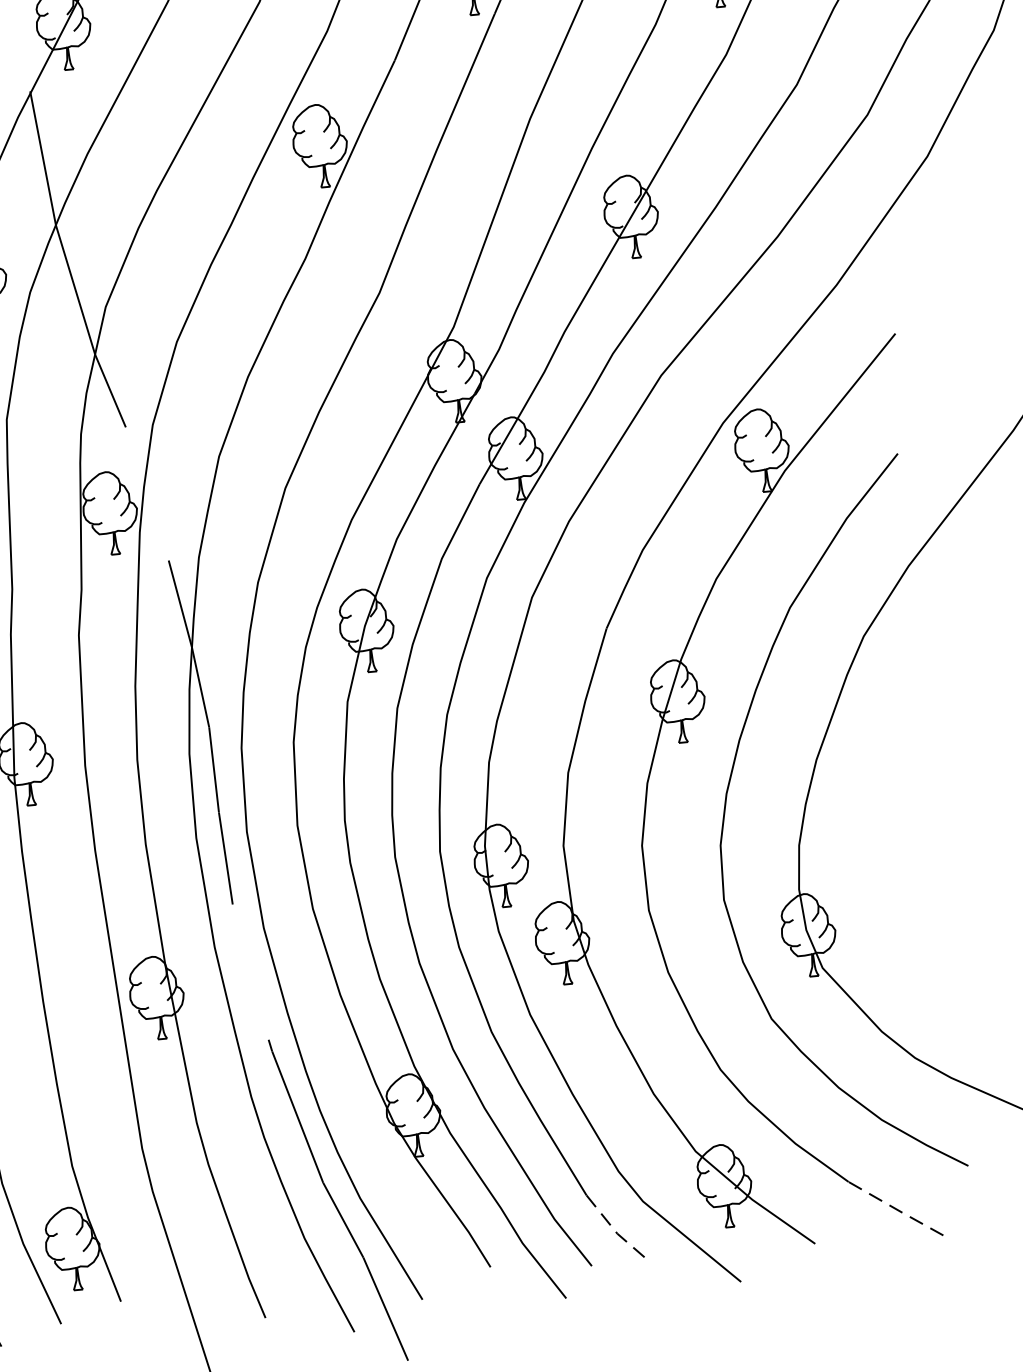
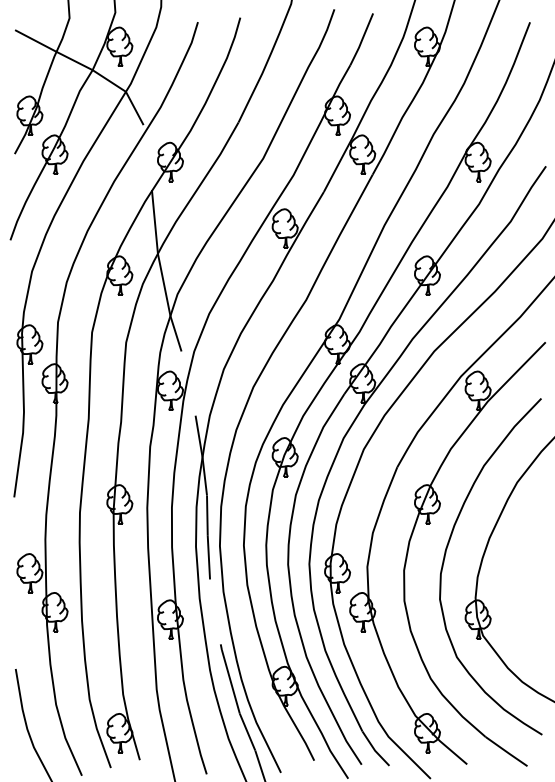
line: (896, 1210) -> (506, 752), dashed -> solid
line: (615, 1231) -> (374, 749), dashed -> solid

